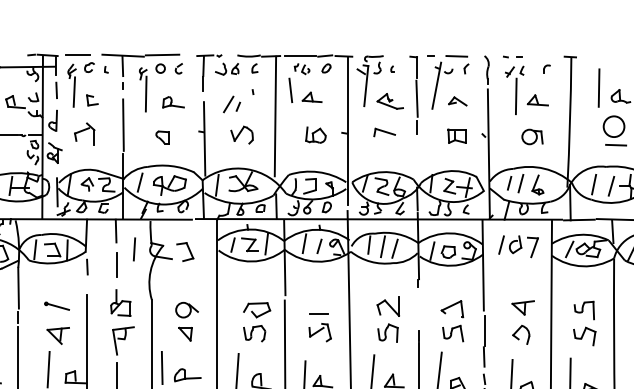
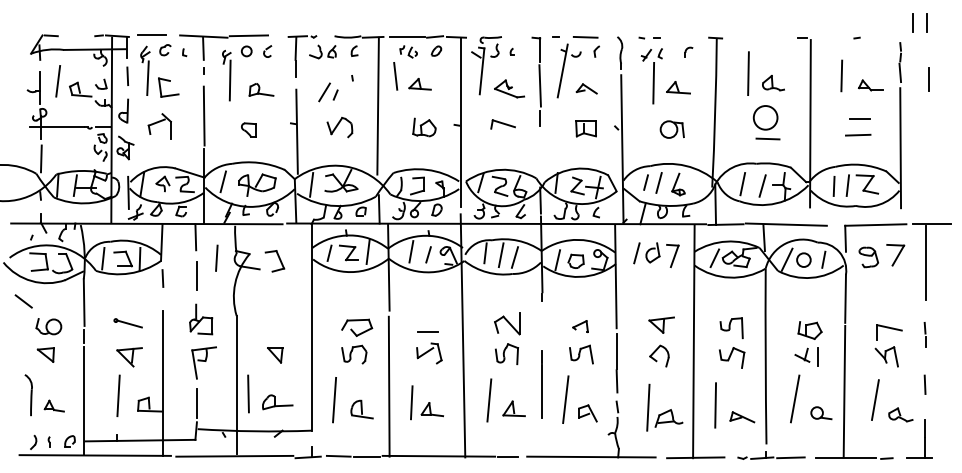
part: (92, 100) -> (168, 87), size x1.6
part: (186, 309) -> (276, 327), removed
part: (452, 309) -> (580, 326), size x0.6

